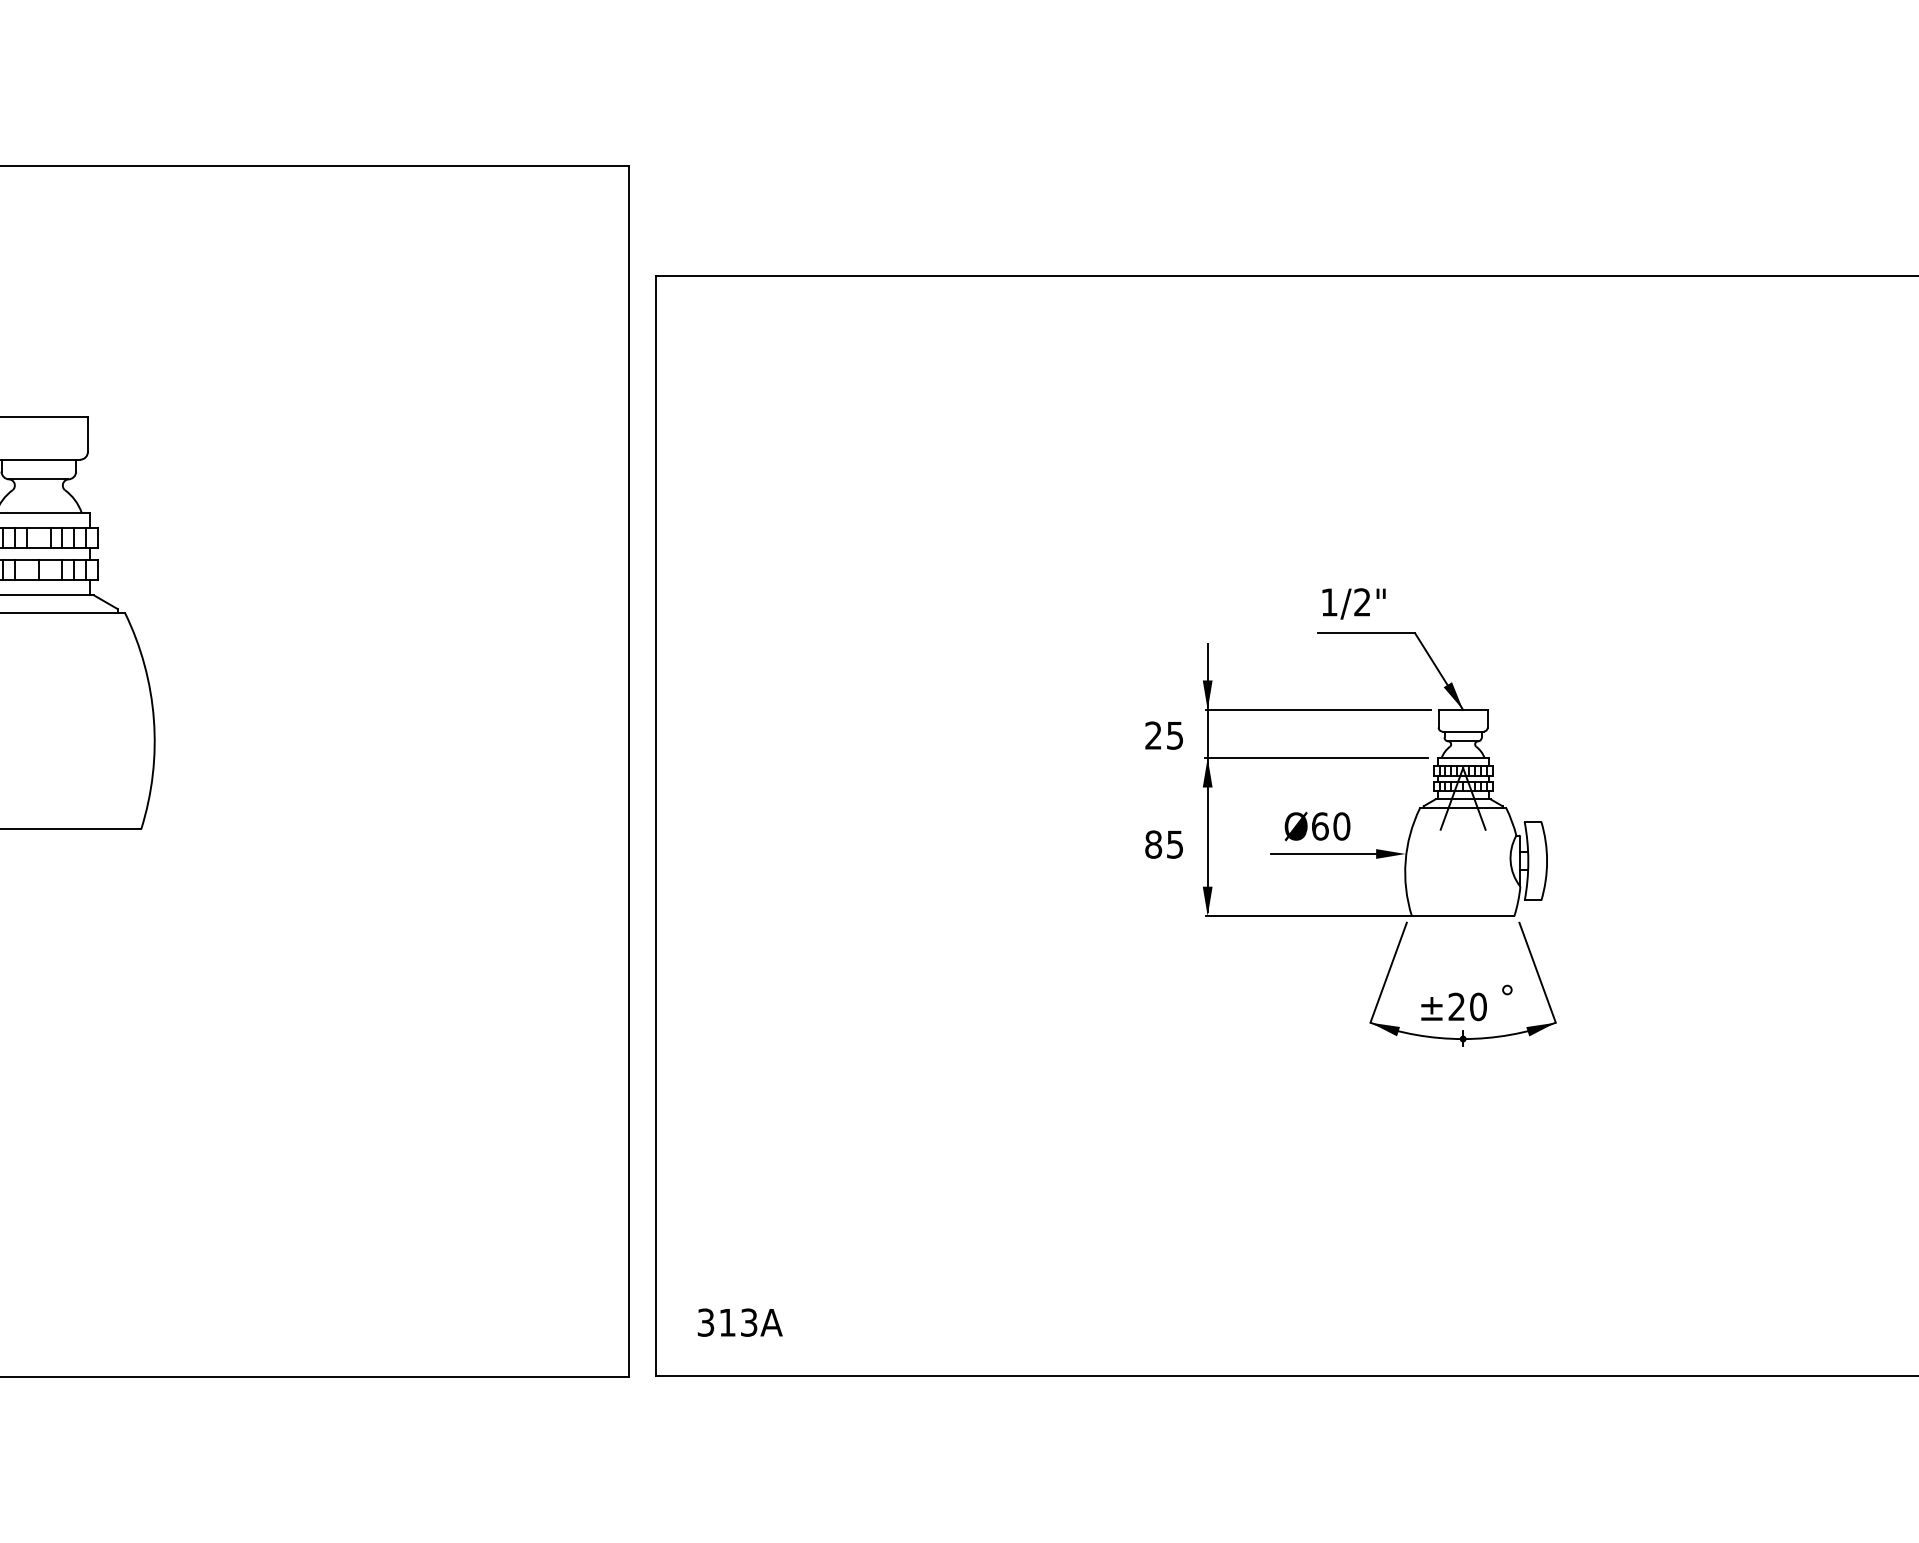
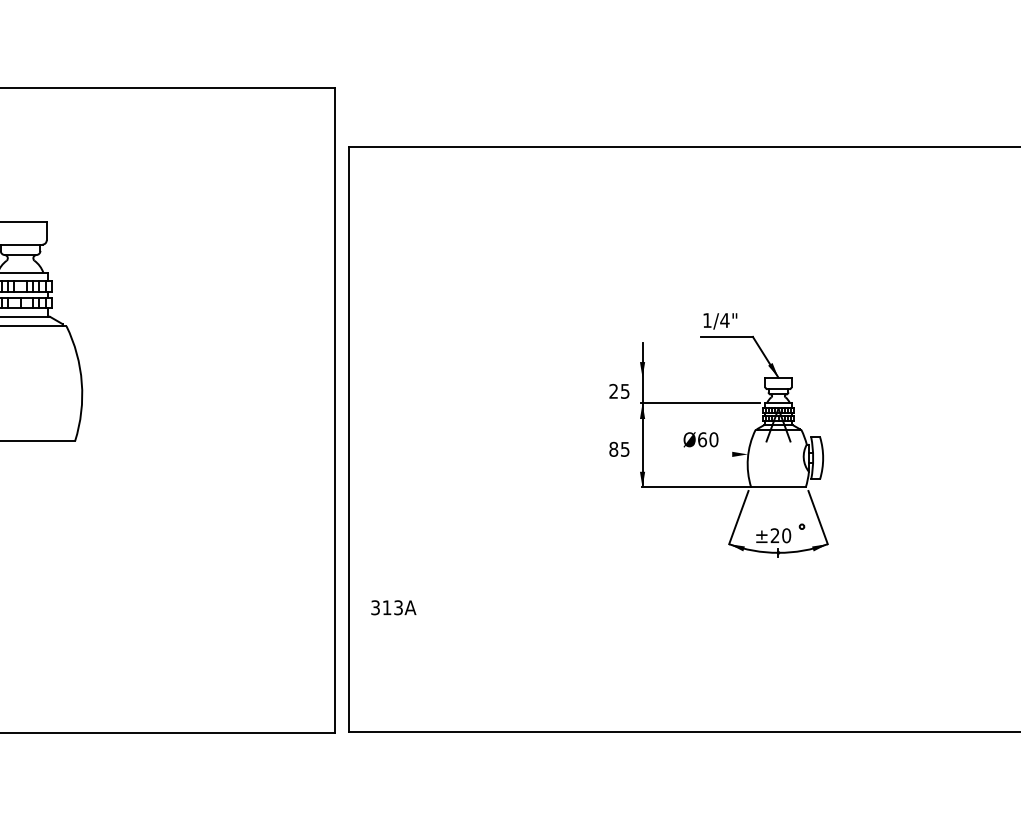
text: (1361, 602) -> (724, 320), 1/2" -> 1/4"
line: (1318, 709) -> (701, 377), removed
line: (1324, 854) -> (704, 454), removed
text: (739, 1322) -> (393, 607), moved

